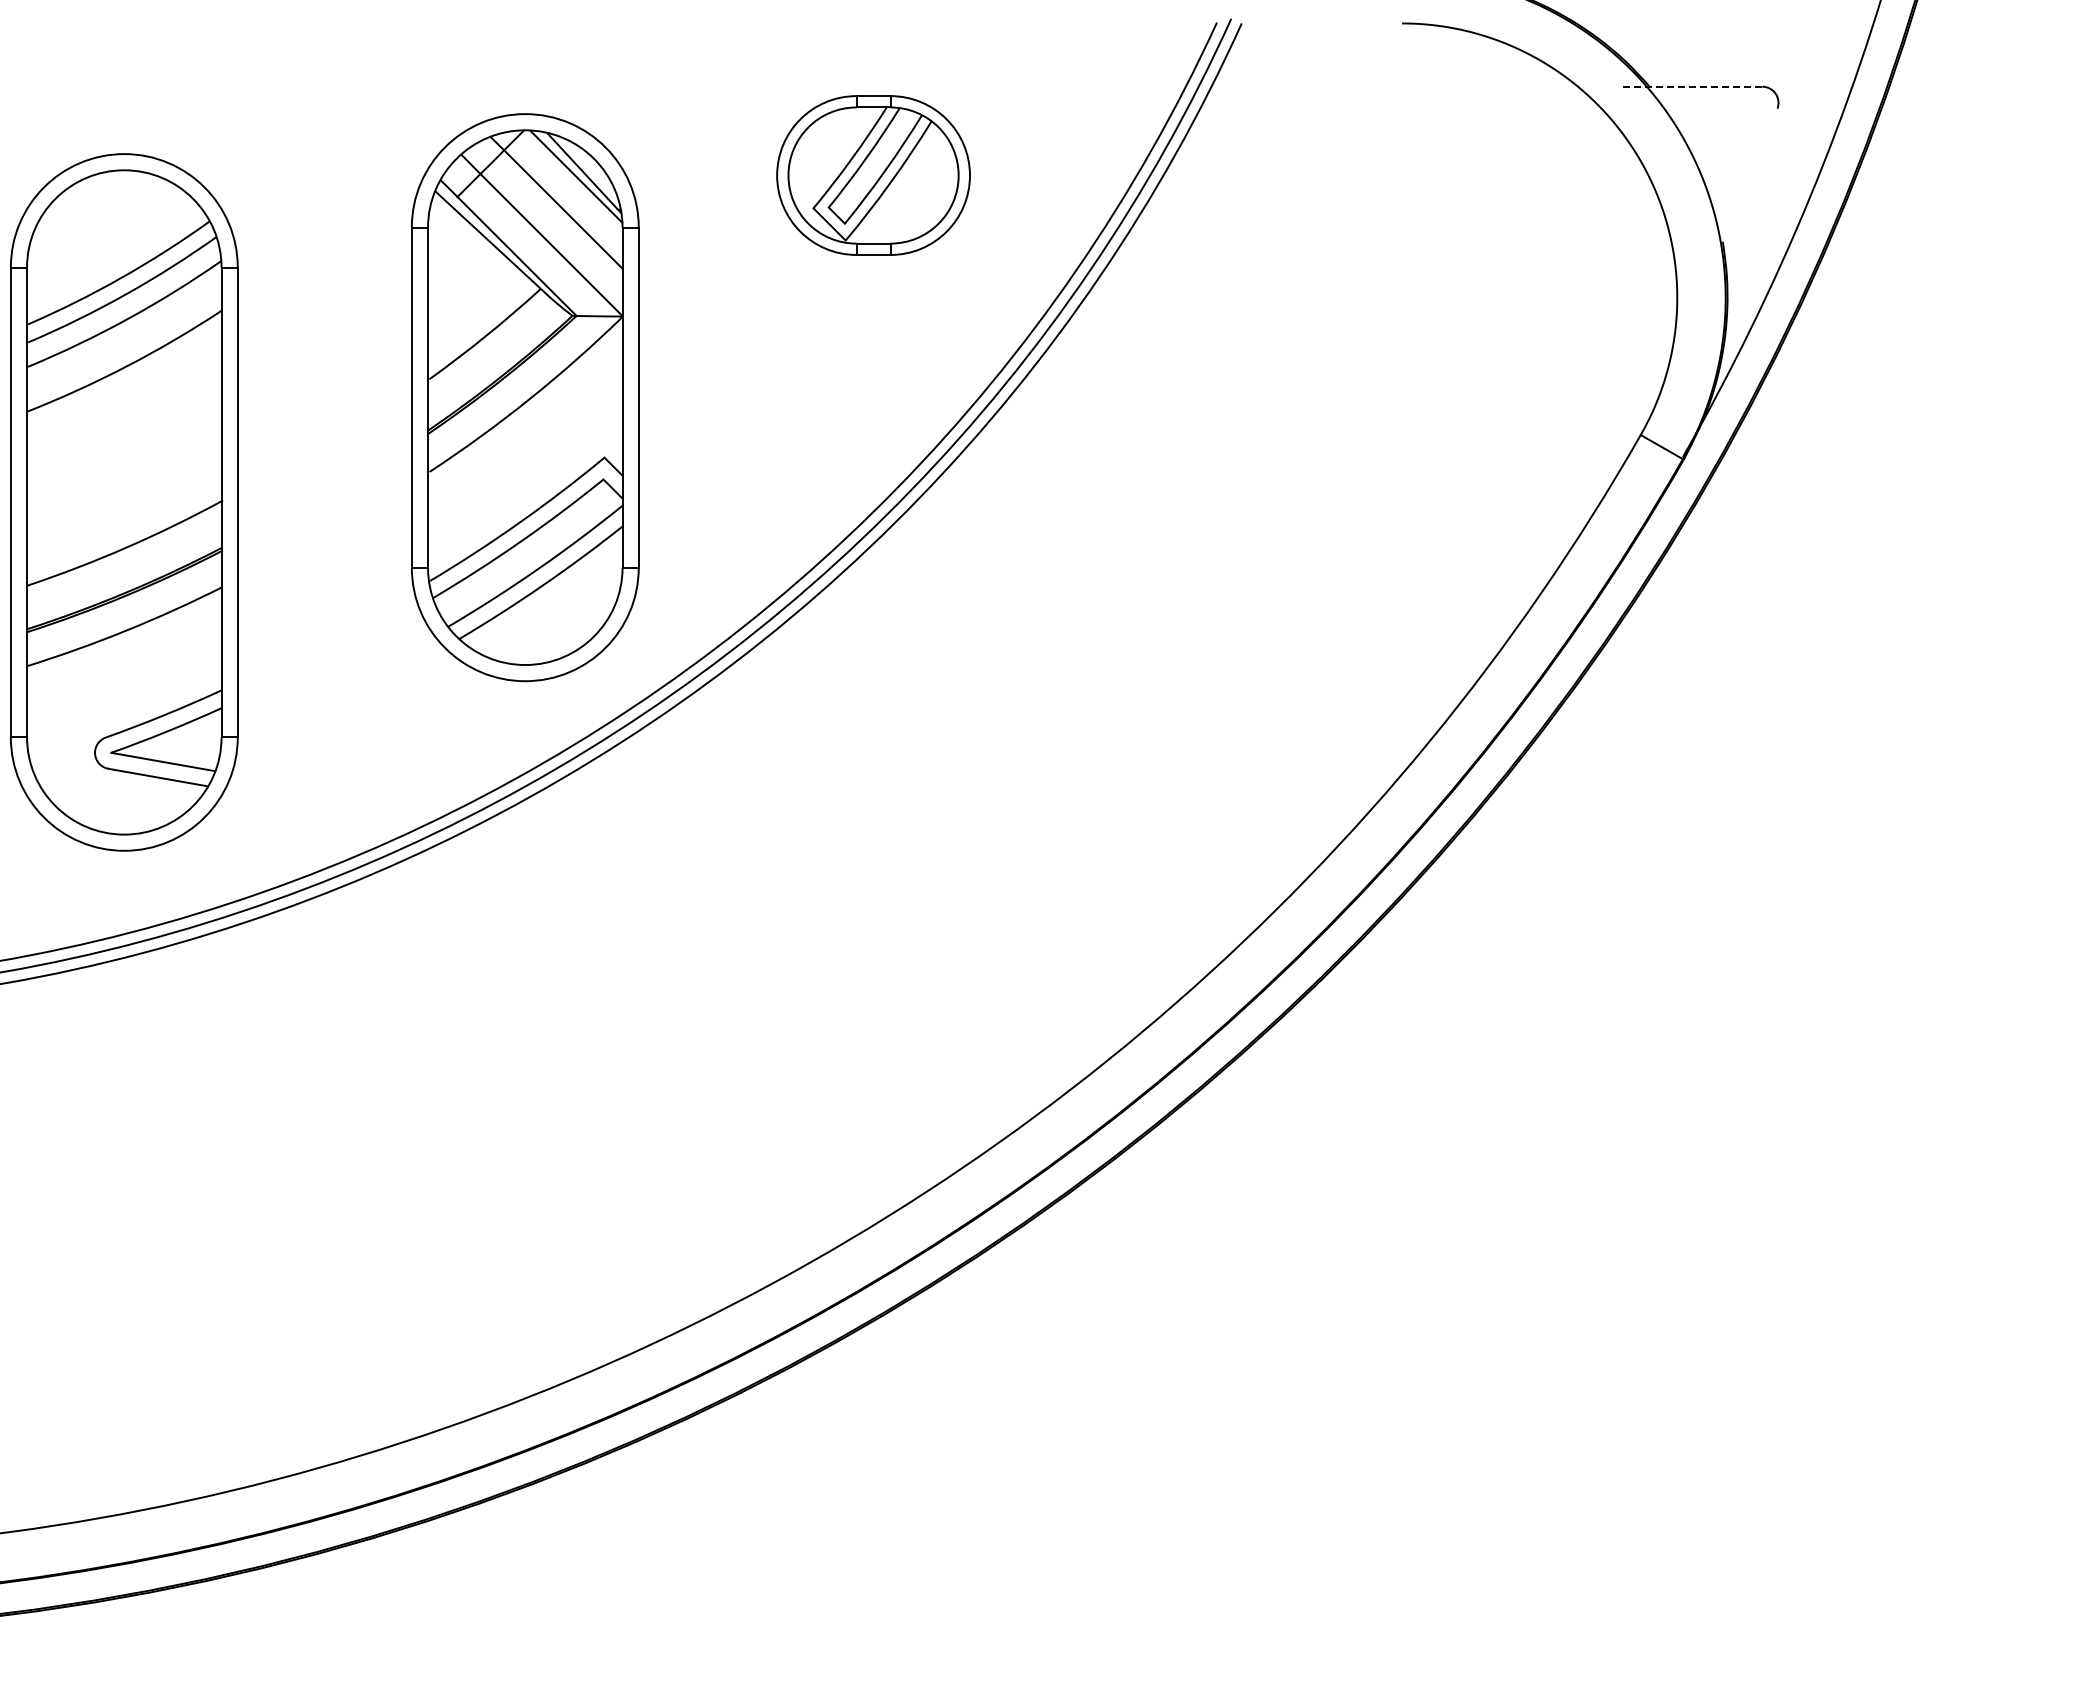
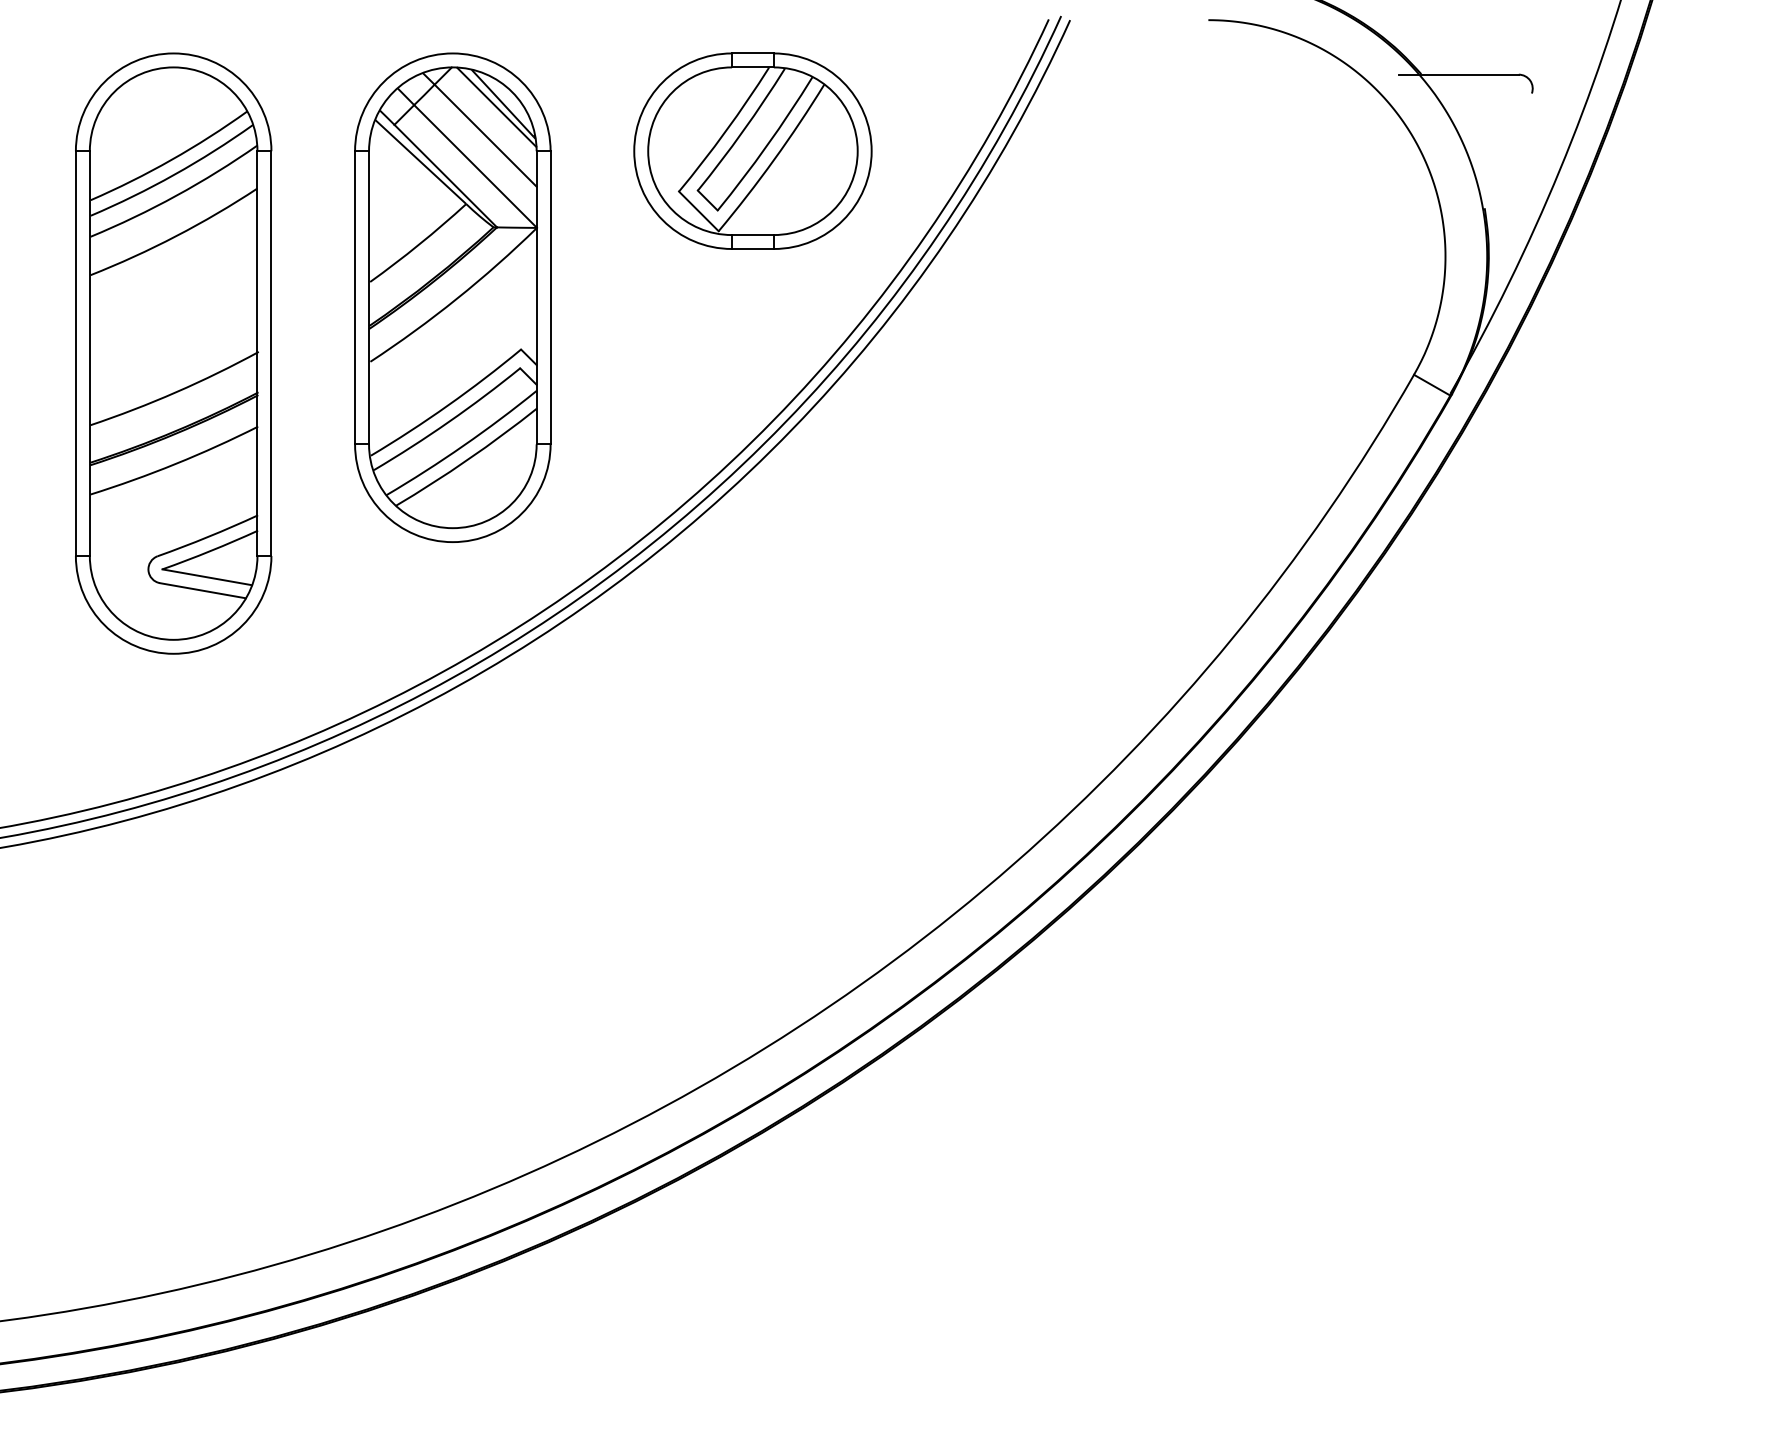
line: (1692, 86) -> (1458, 74), dashed -> solid
part: (873, 175) -> (752, 151), size x1.43
part: (525, 397) -> (453, 297), moved
part: (124, 502) -> (173, 353), moved

